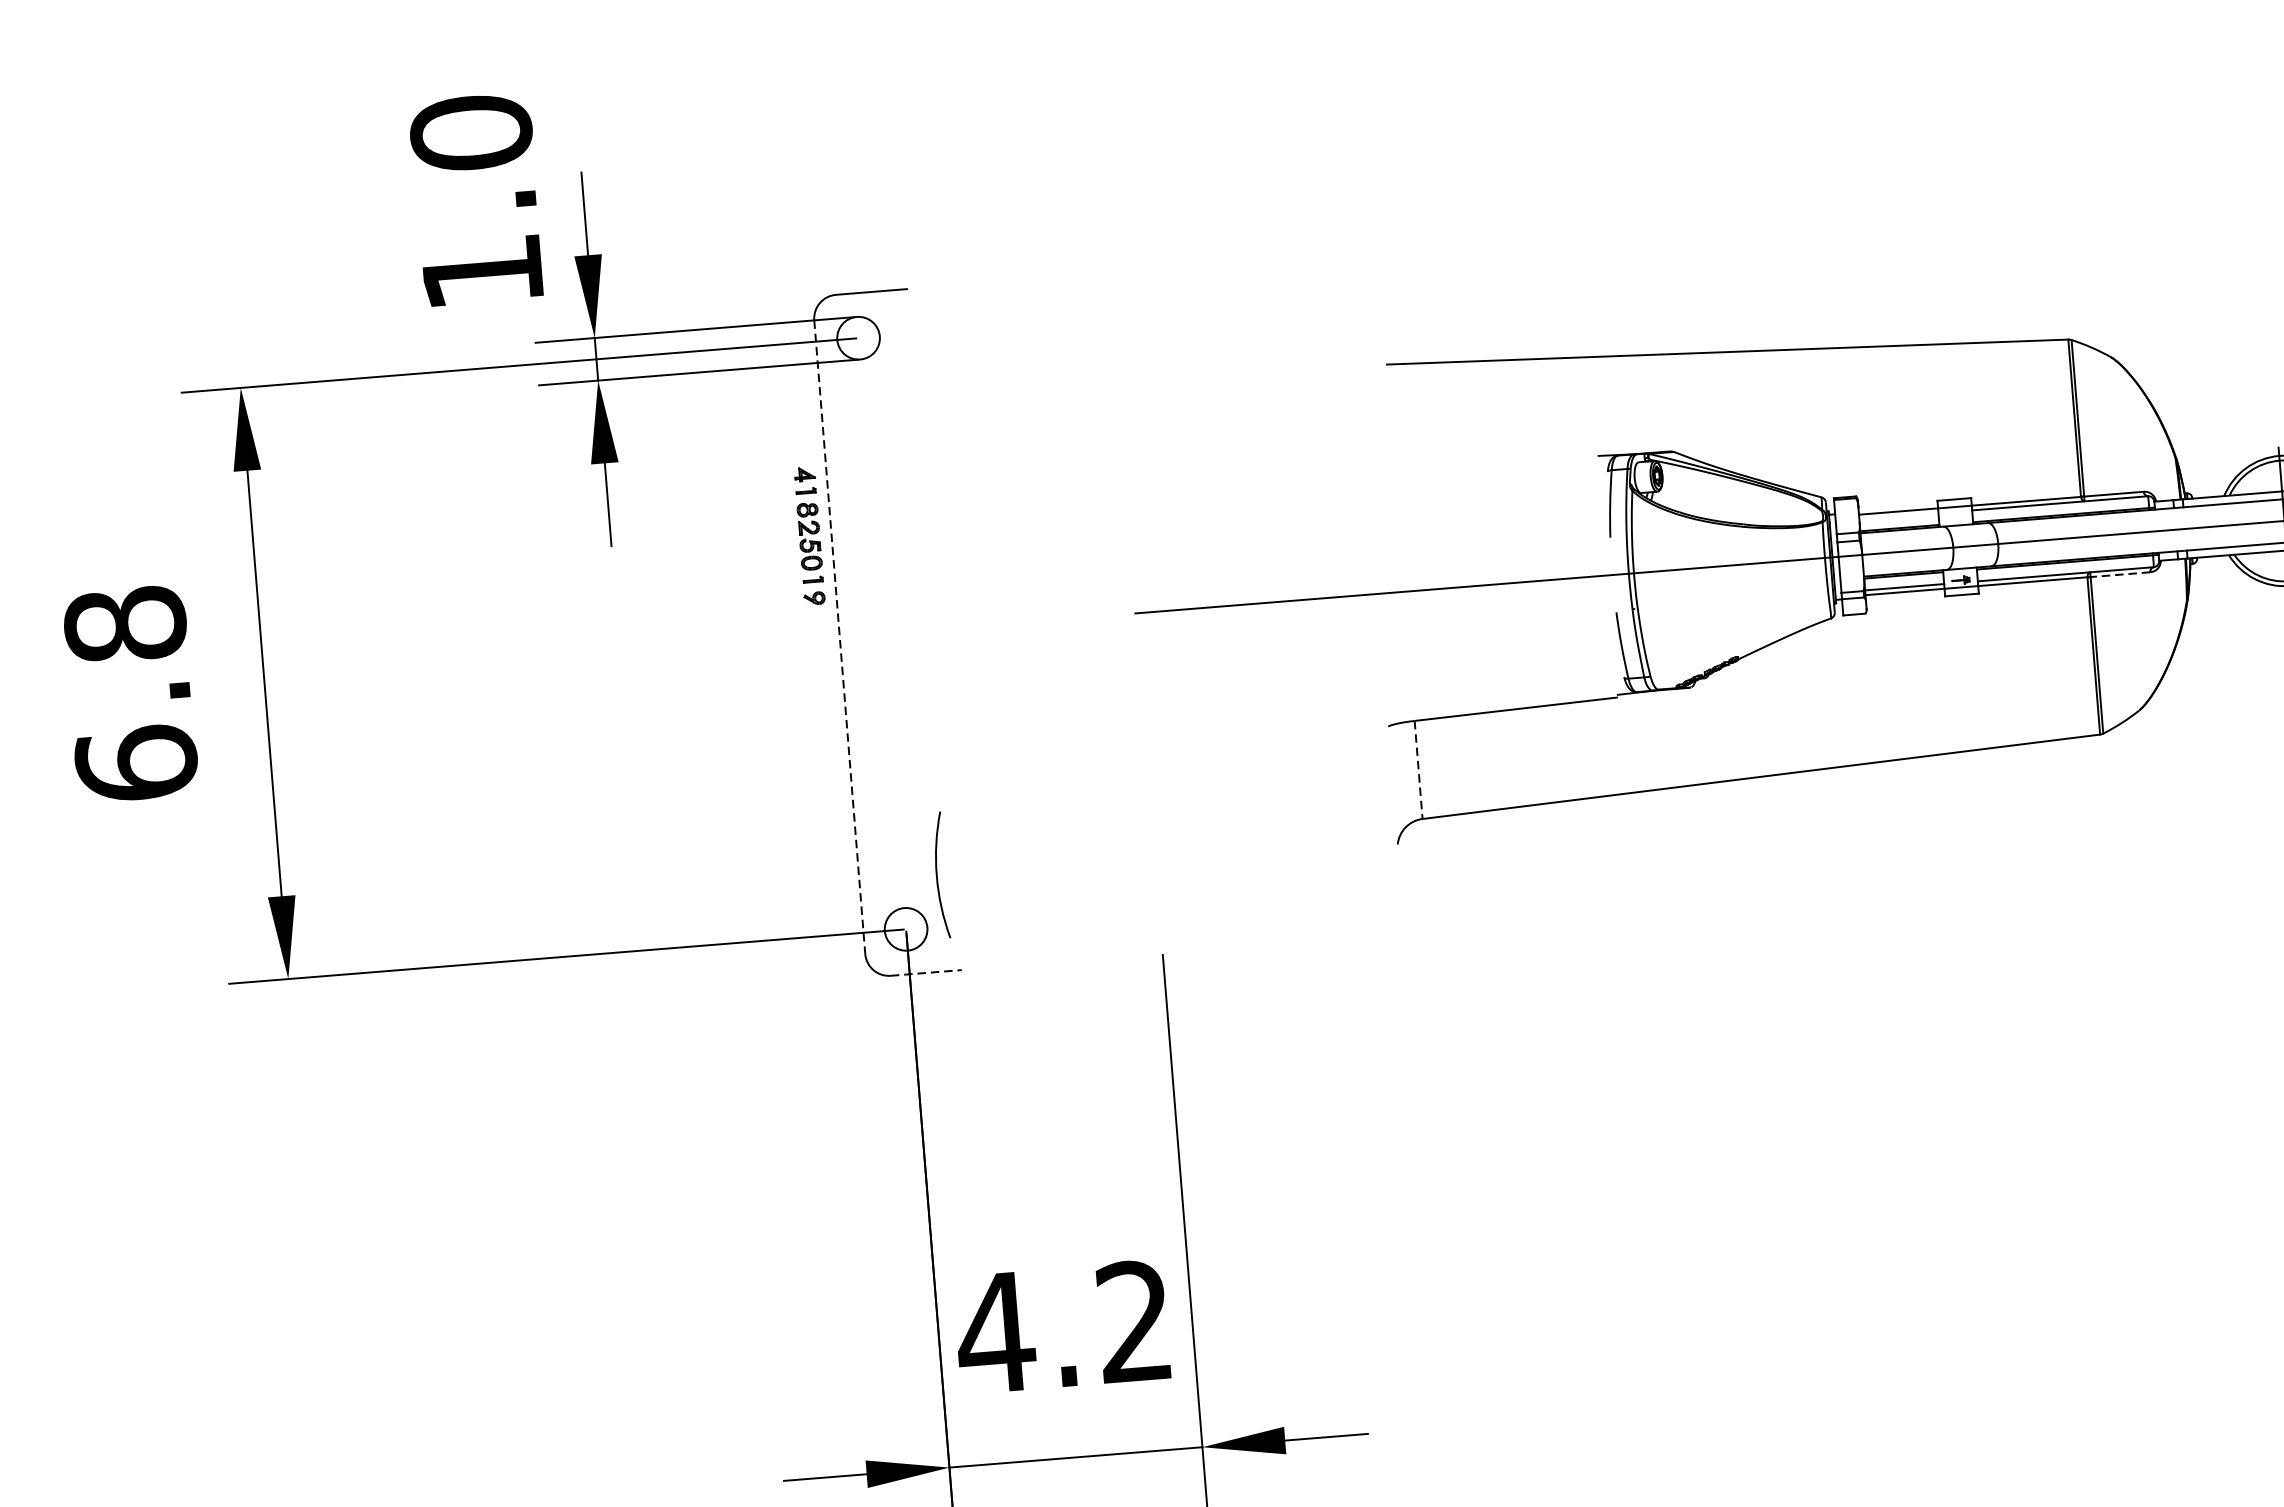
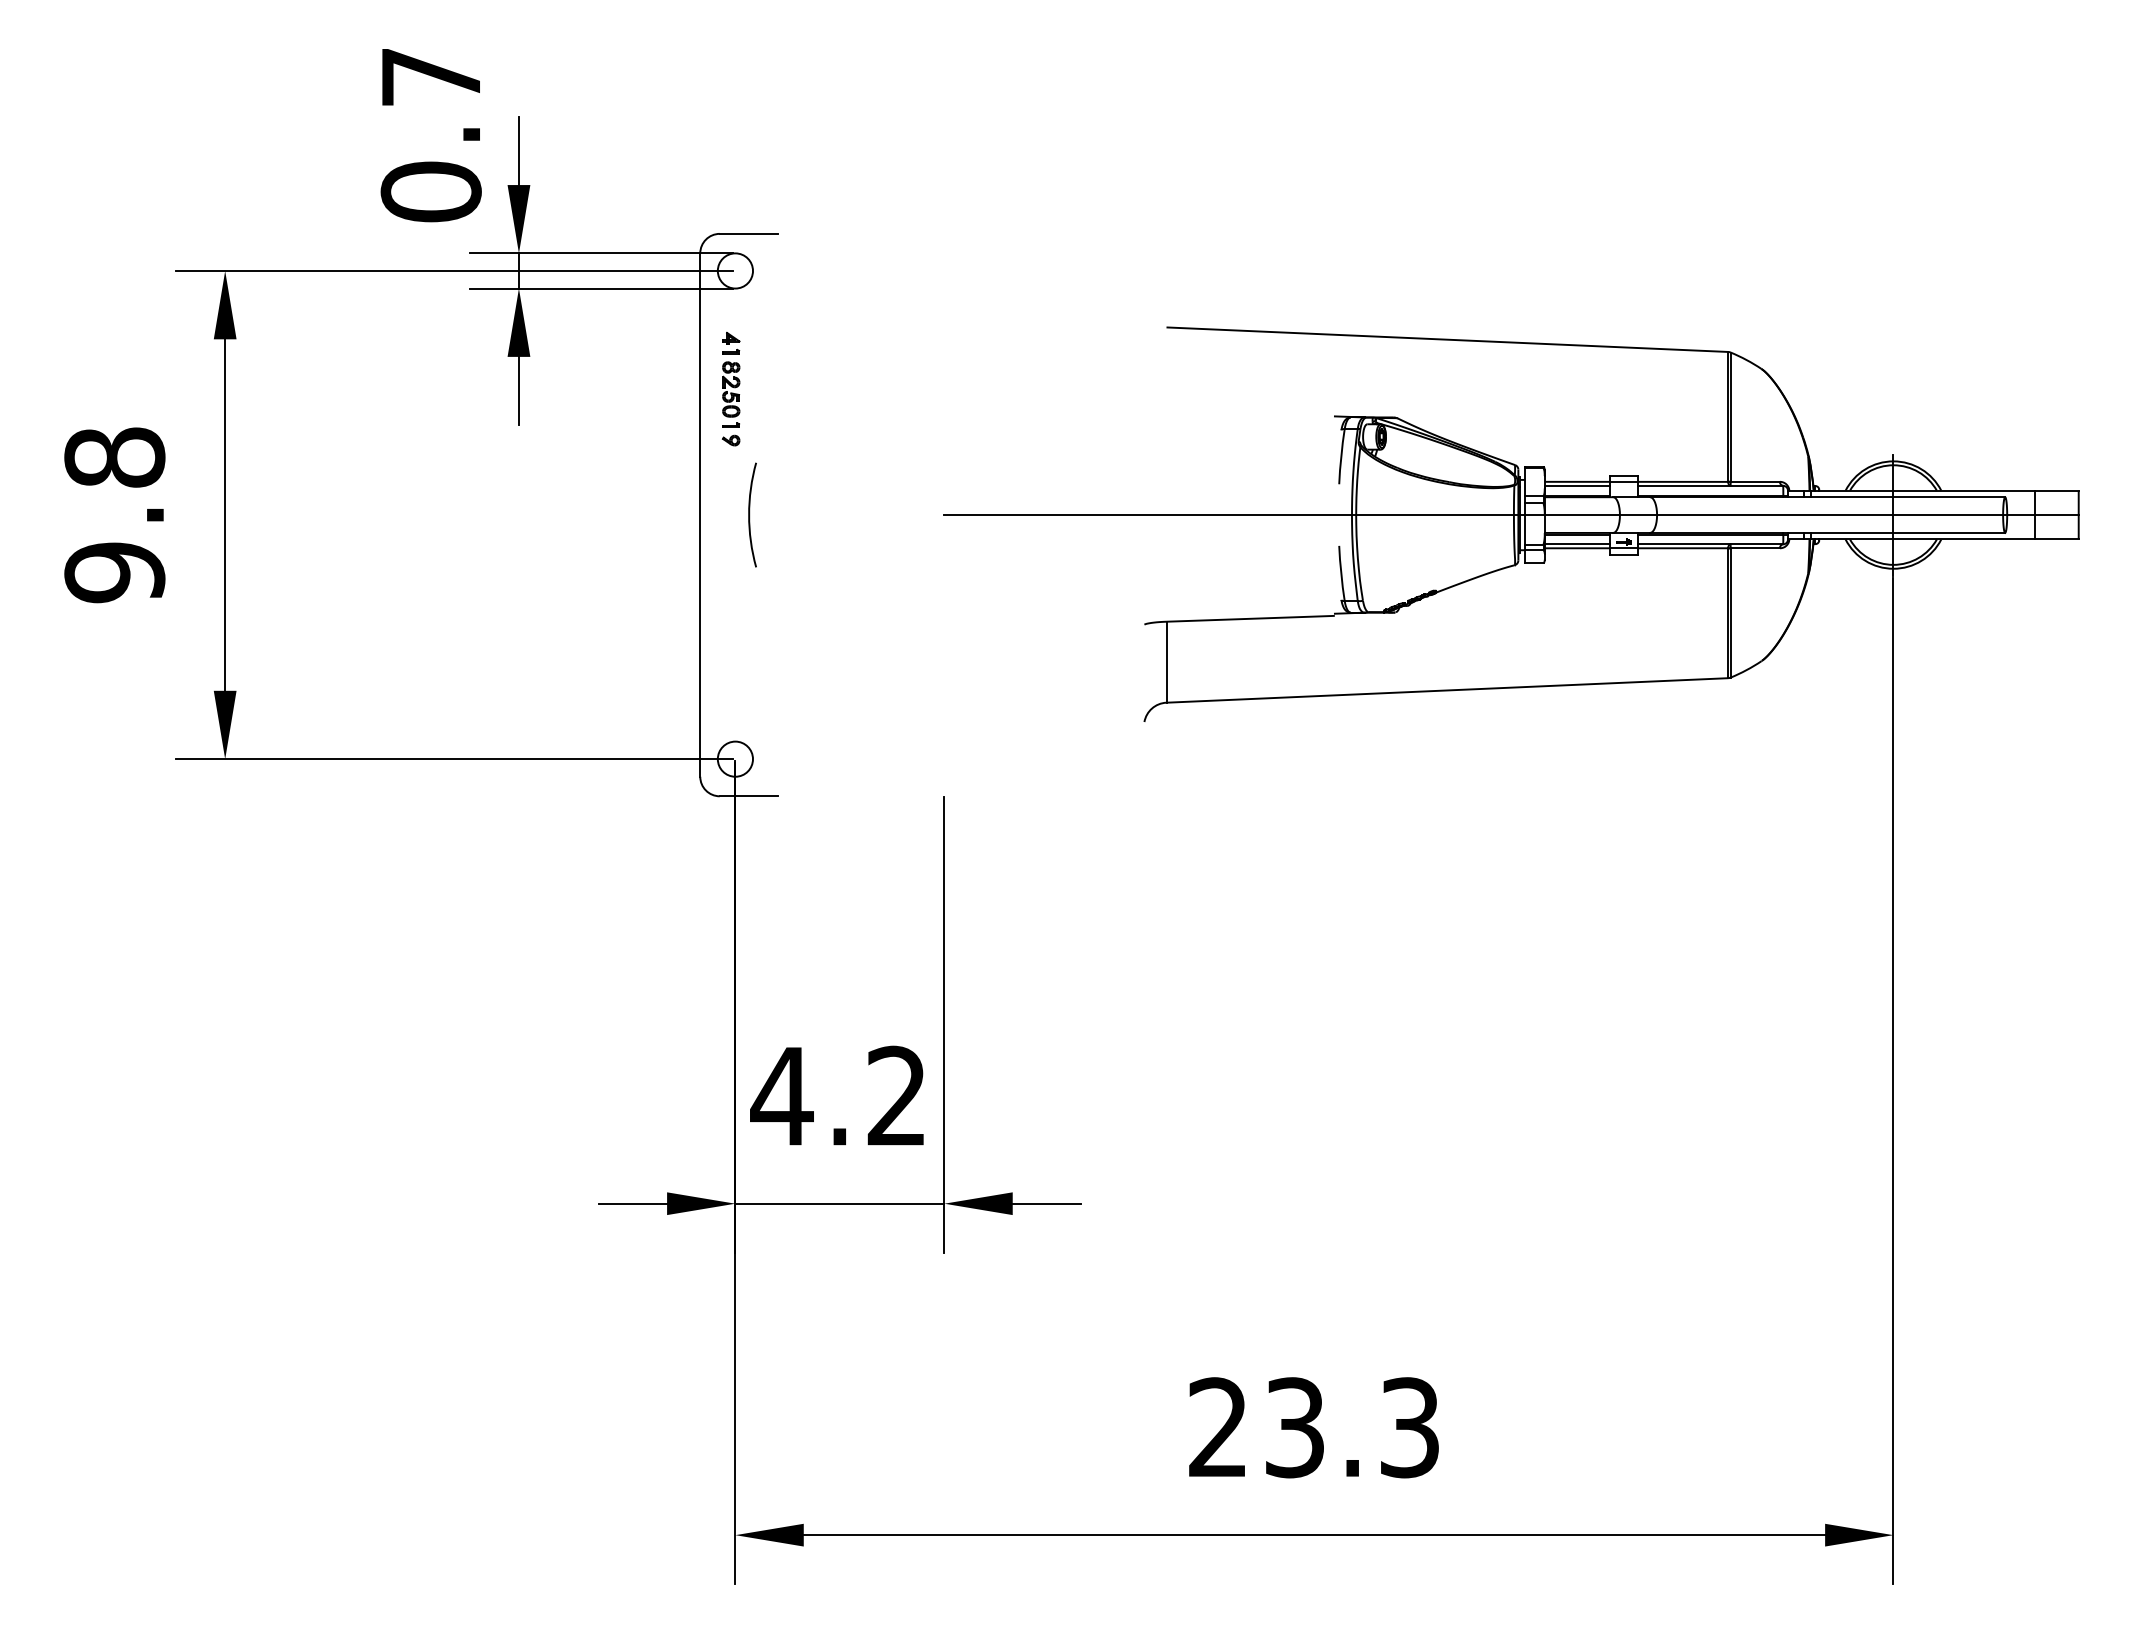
text: (476, 202) -> (430, 134), 1.0 -> 0.7
line: (1899, 515) -> (1577, 485), added
part: (808, 535) -> (730, 388), moved
line: (2120, 574) -> (1755, 548), dashed -> solid
line: (840, 637) -> (700, 515), dashed -> solid
text: (136, 763) -> (114, 572), 6.8 -> 9.8
line: (1418, 770) -> (1166, 662), dashed -> solid
arc: (938, 874) -> (750, 514), moved
line: (926, 973) -> (749, 796), dashed -> solid

